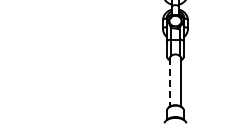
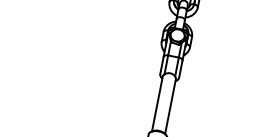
line: (169, 83) -> (156, 104), dashed -> solid

